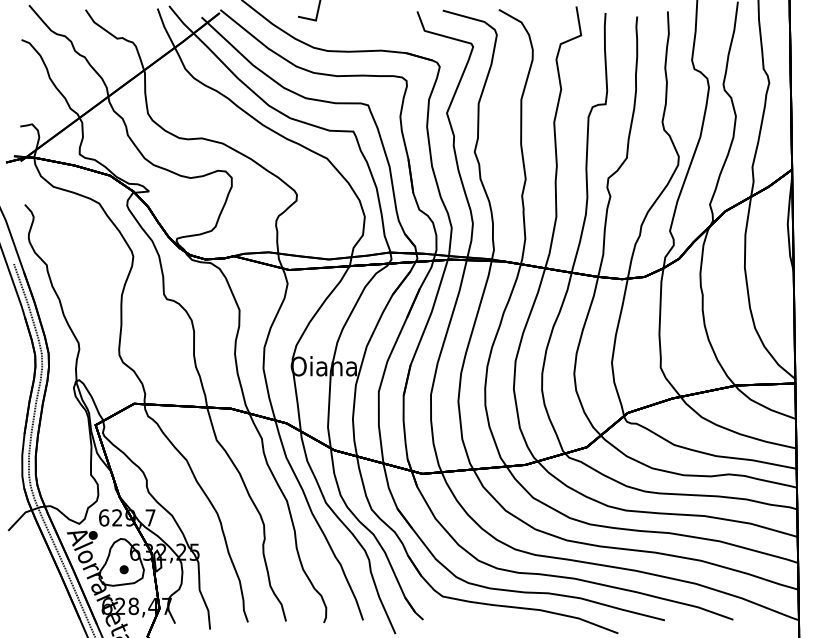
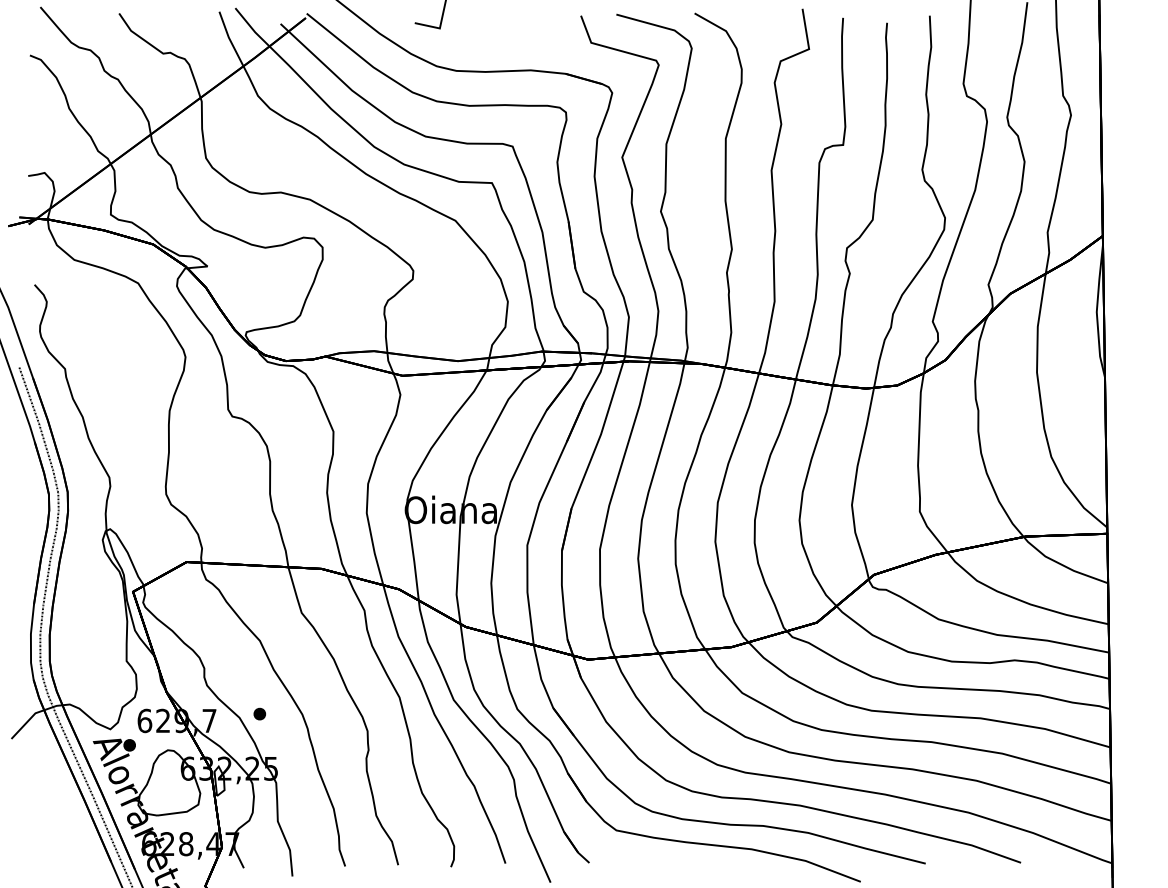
part: (123, 569) -> (259, 713), moved

